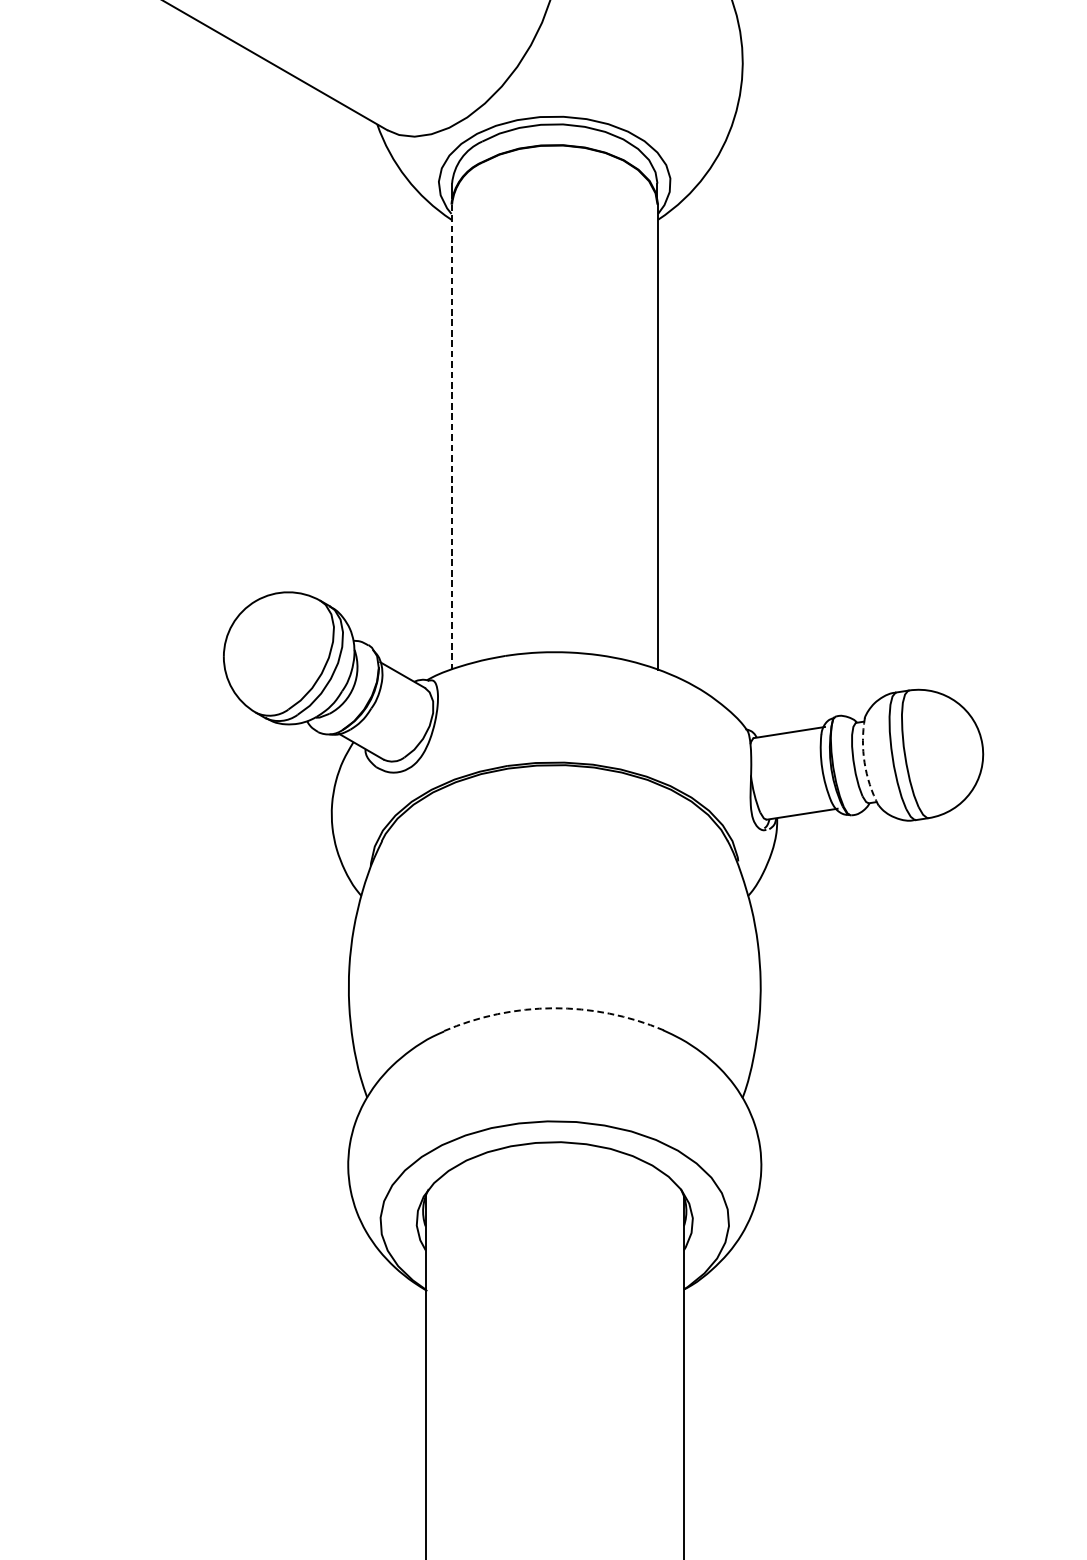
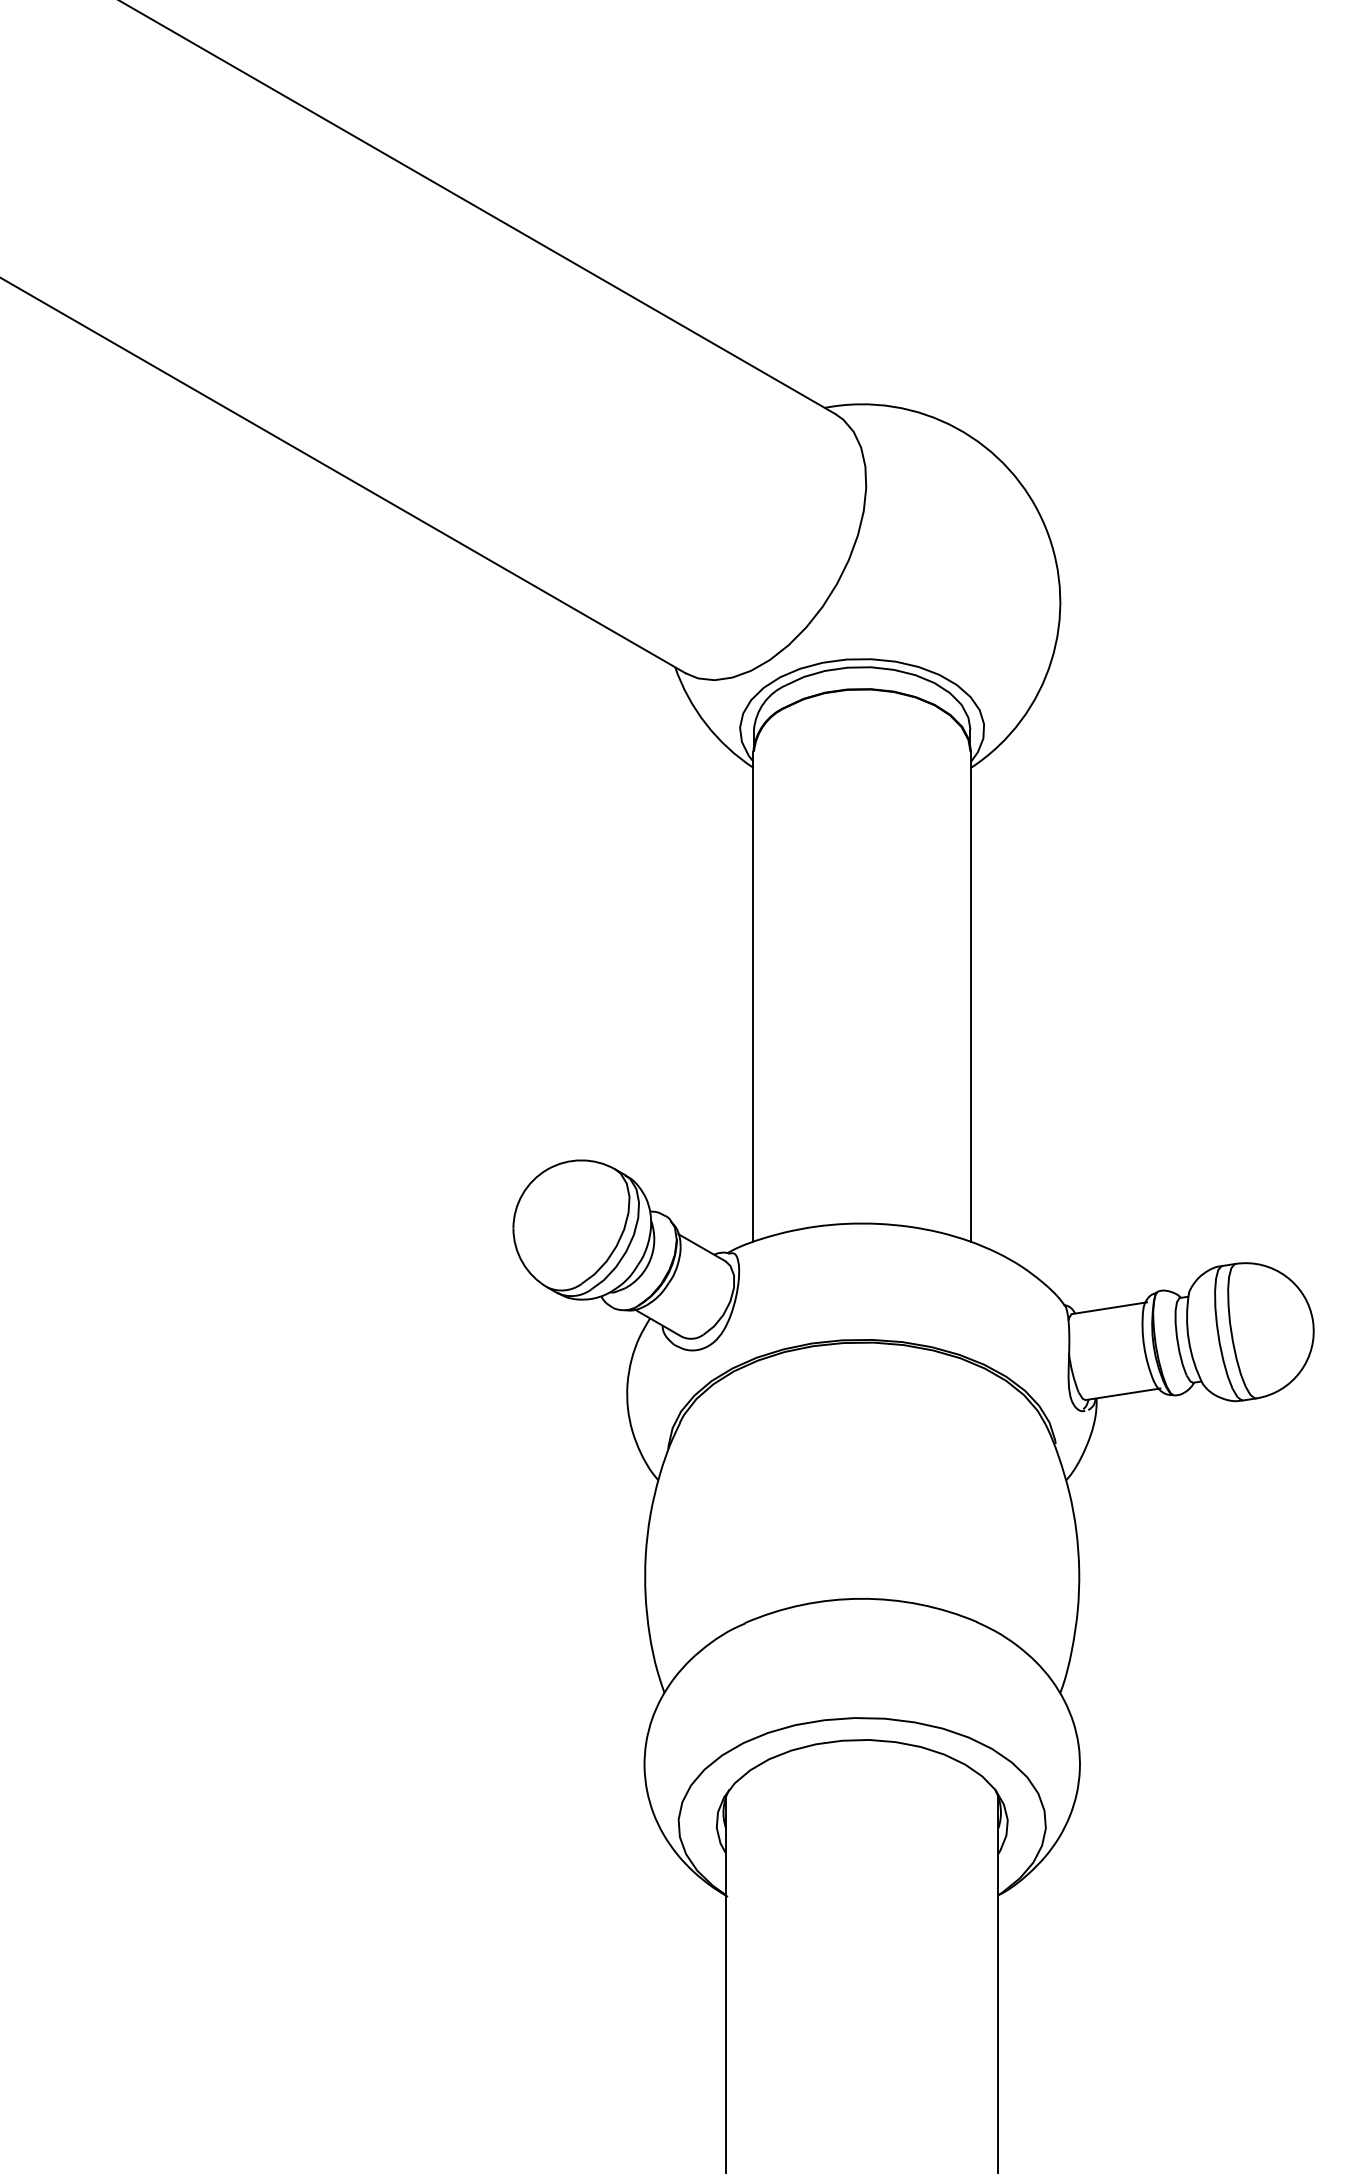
line: (451, 437) -> (753, 997), dashed -> solid
arc: (864, 763) -> (1188, 1340), dashed -> solid
arc: (553, 1007) -> (860, 1598), dashed -> solid

